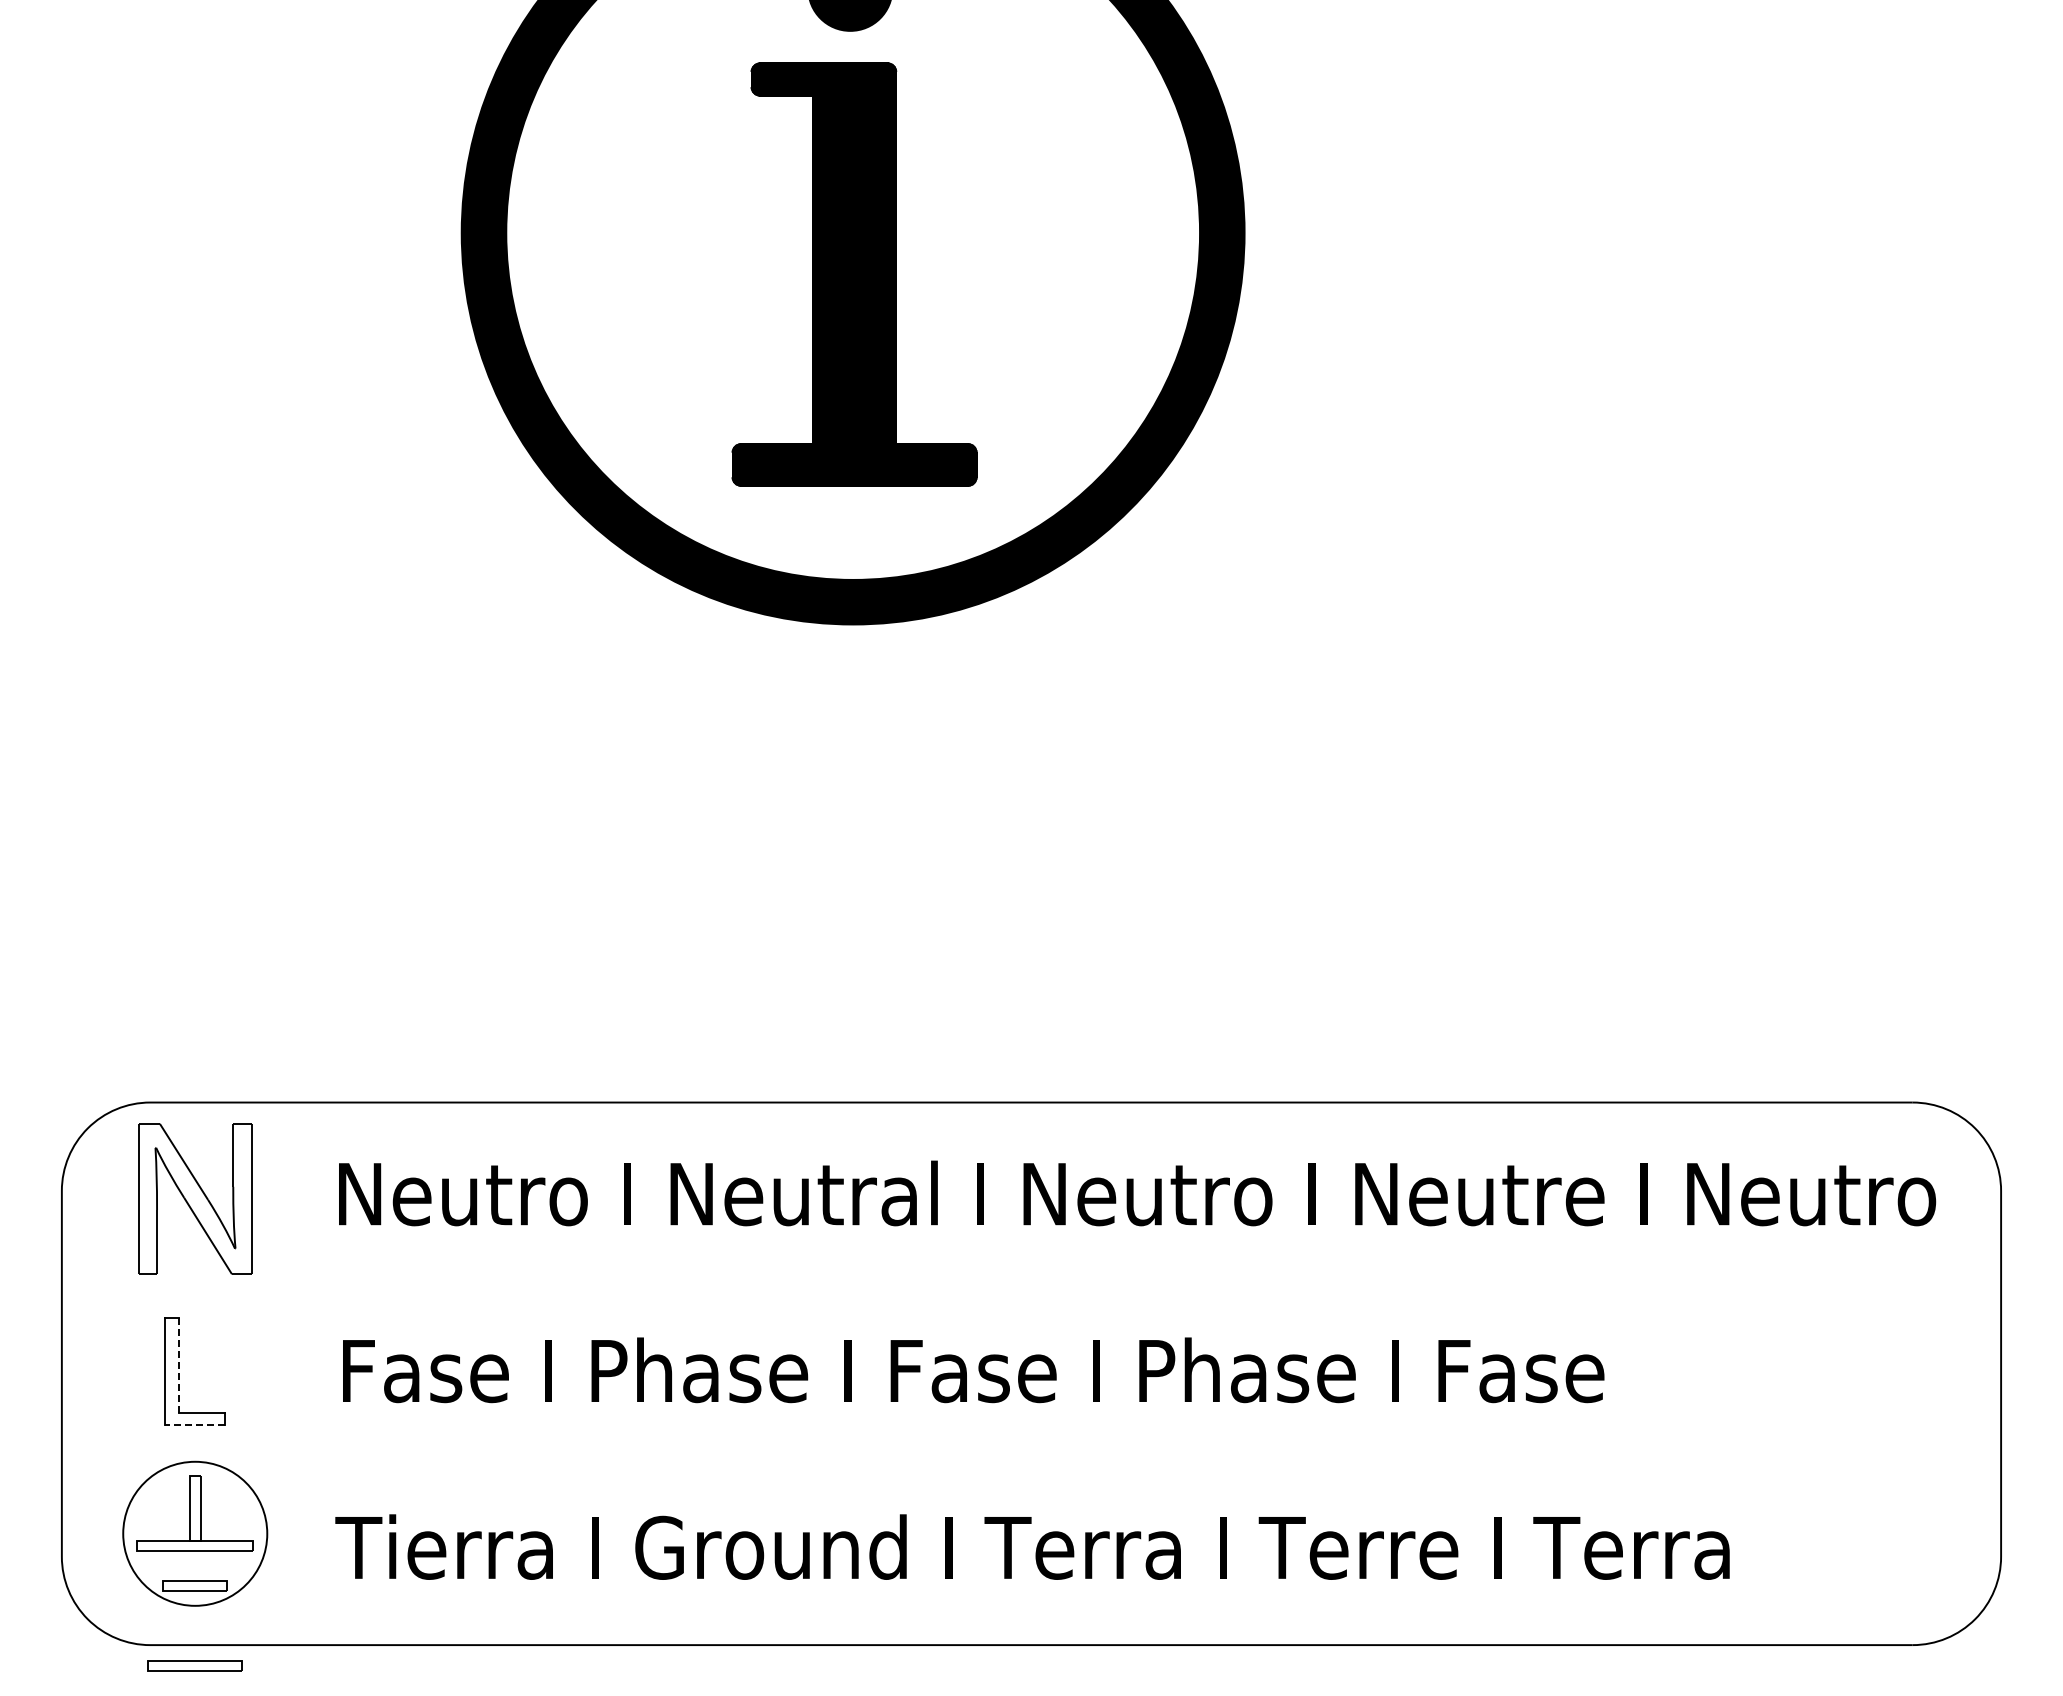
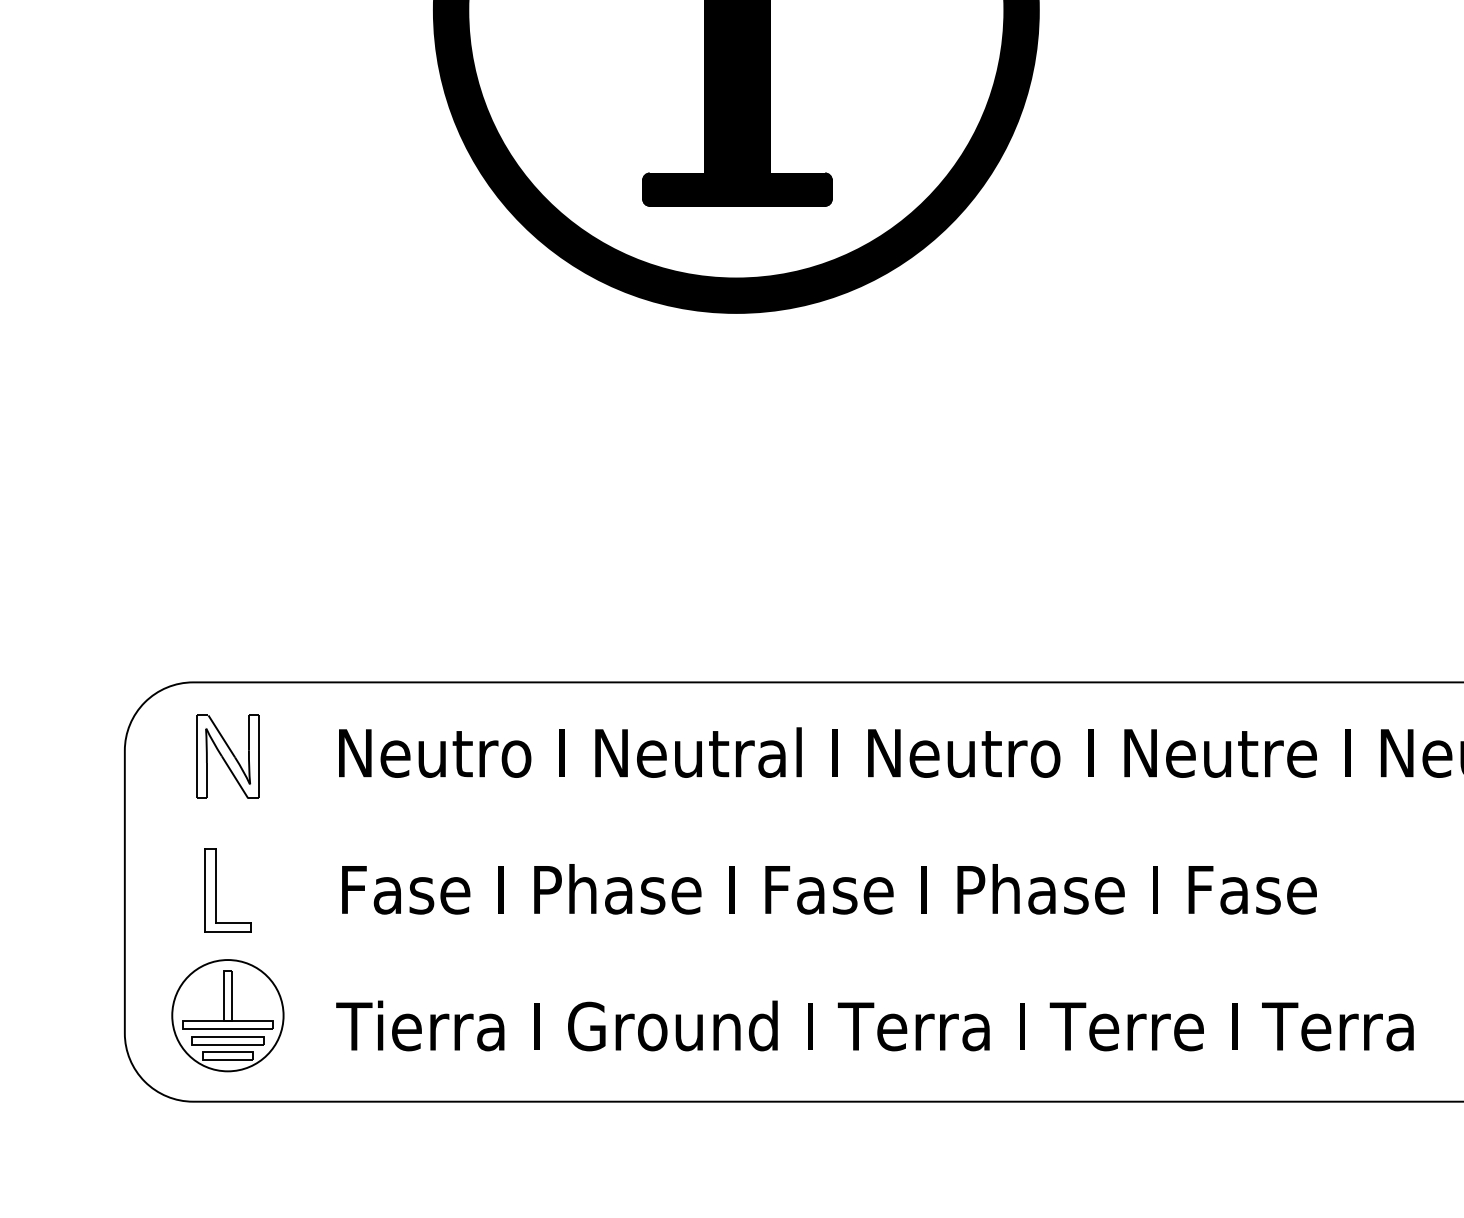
part: (195, 1198) -> (228, 756), size x0.71
line: (179, 1365) -> (215, 885), dashed -> solid
line: (195, 1424) -> (228, 931), dashed -> solid
part: (194, 1665) -> (227, 1040), moved

